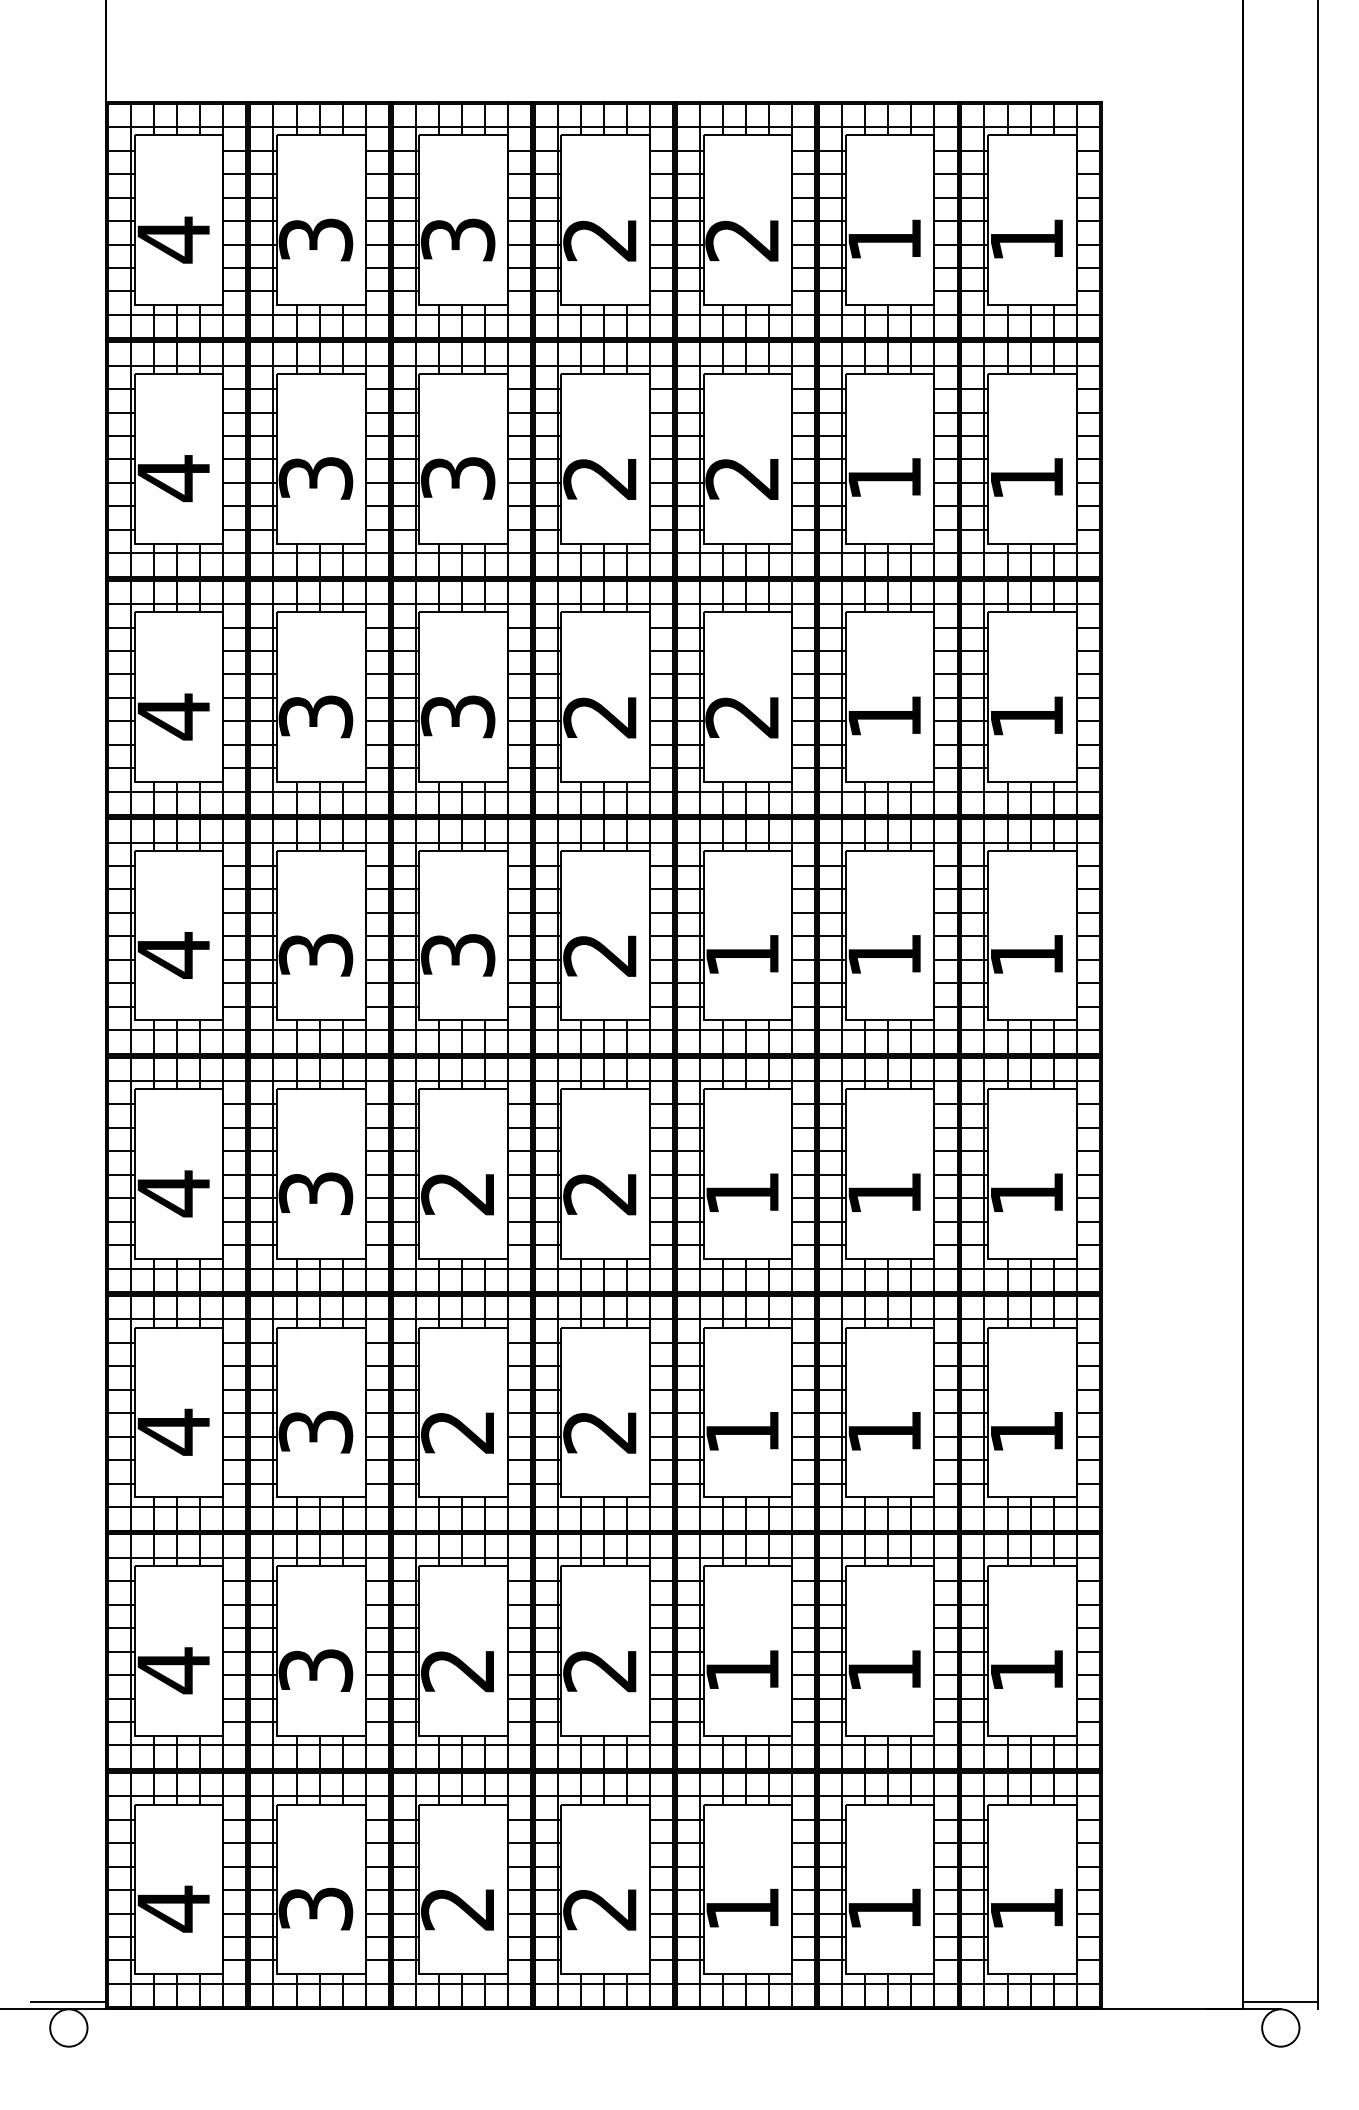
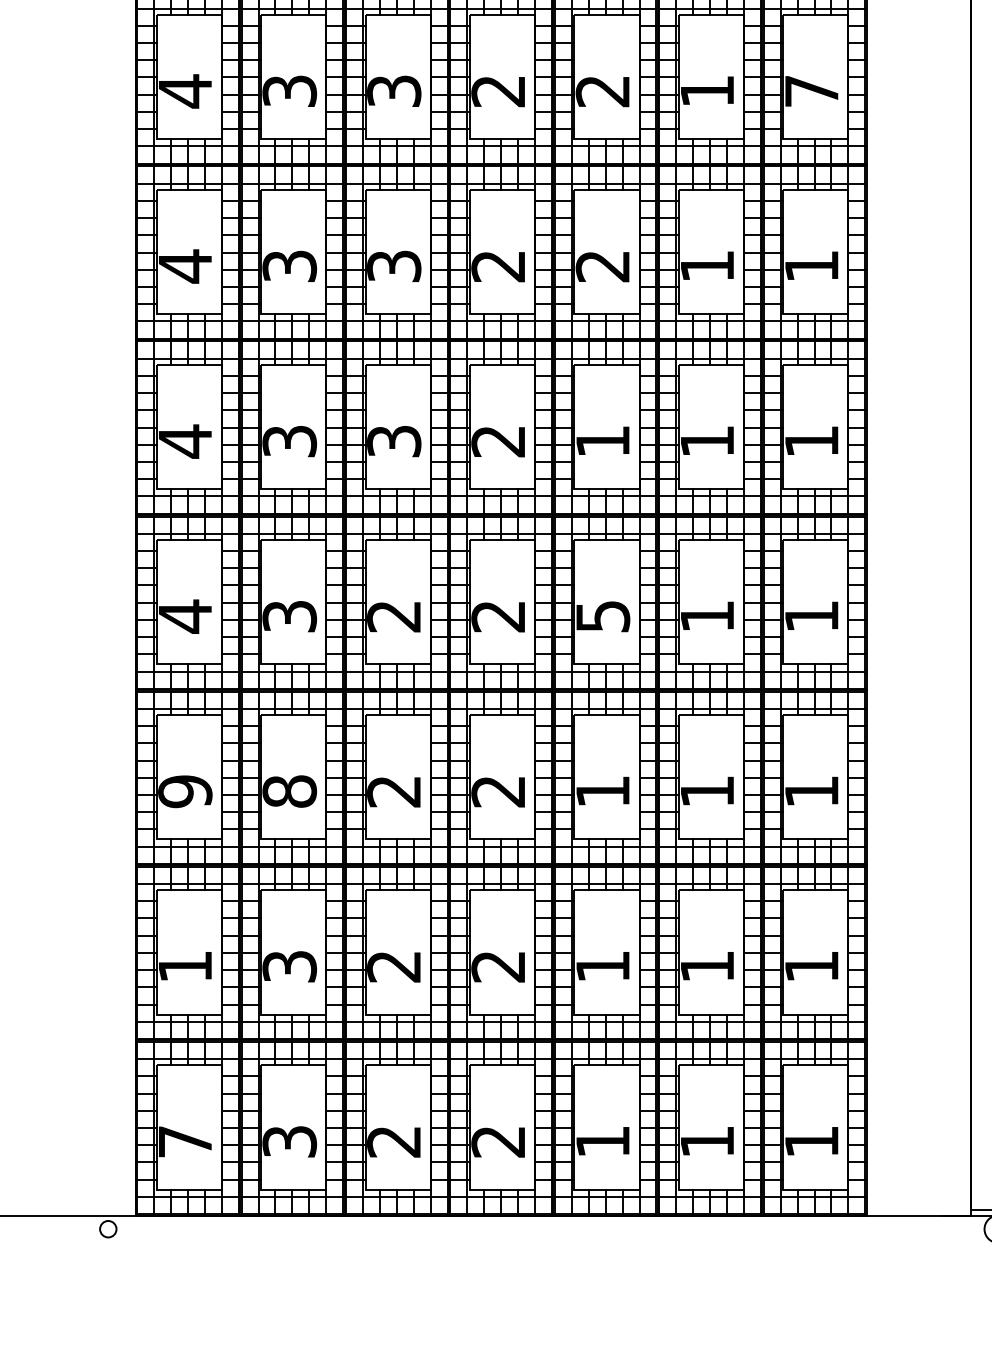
text: (1026, 478) -> (811, 91), 1 -> 7
text: (742, 1193) -> (602, 616), 1 -> 5
text: (173, 1431) -> (185, 791), 4 -> 9
text: (315, 1431) -> (289, 791), 3 -> 8
text: (173, 1670) -> (185, 966), 4 -> 1
text: (173, 1908) -> (185, 1141), 4 -> 7
line: (68, 2001) -> (108, 1209), removed
circle: (68, 2027) -> (108, 1228), size x0.6

